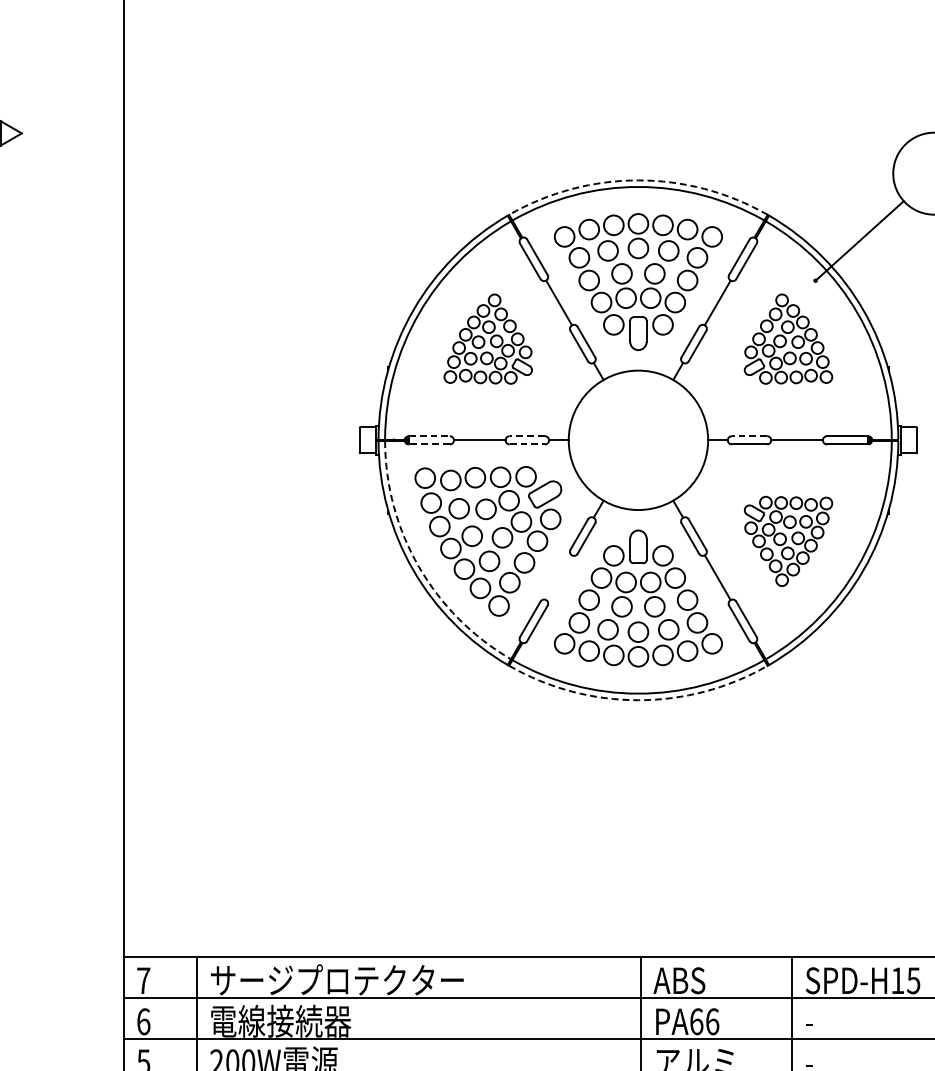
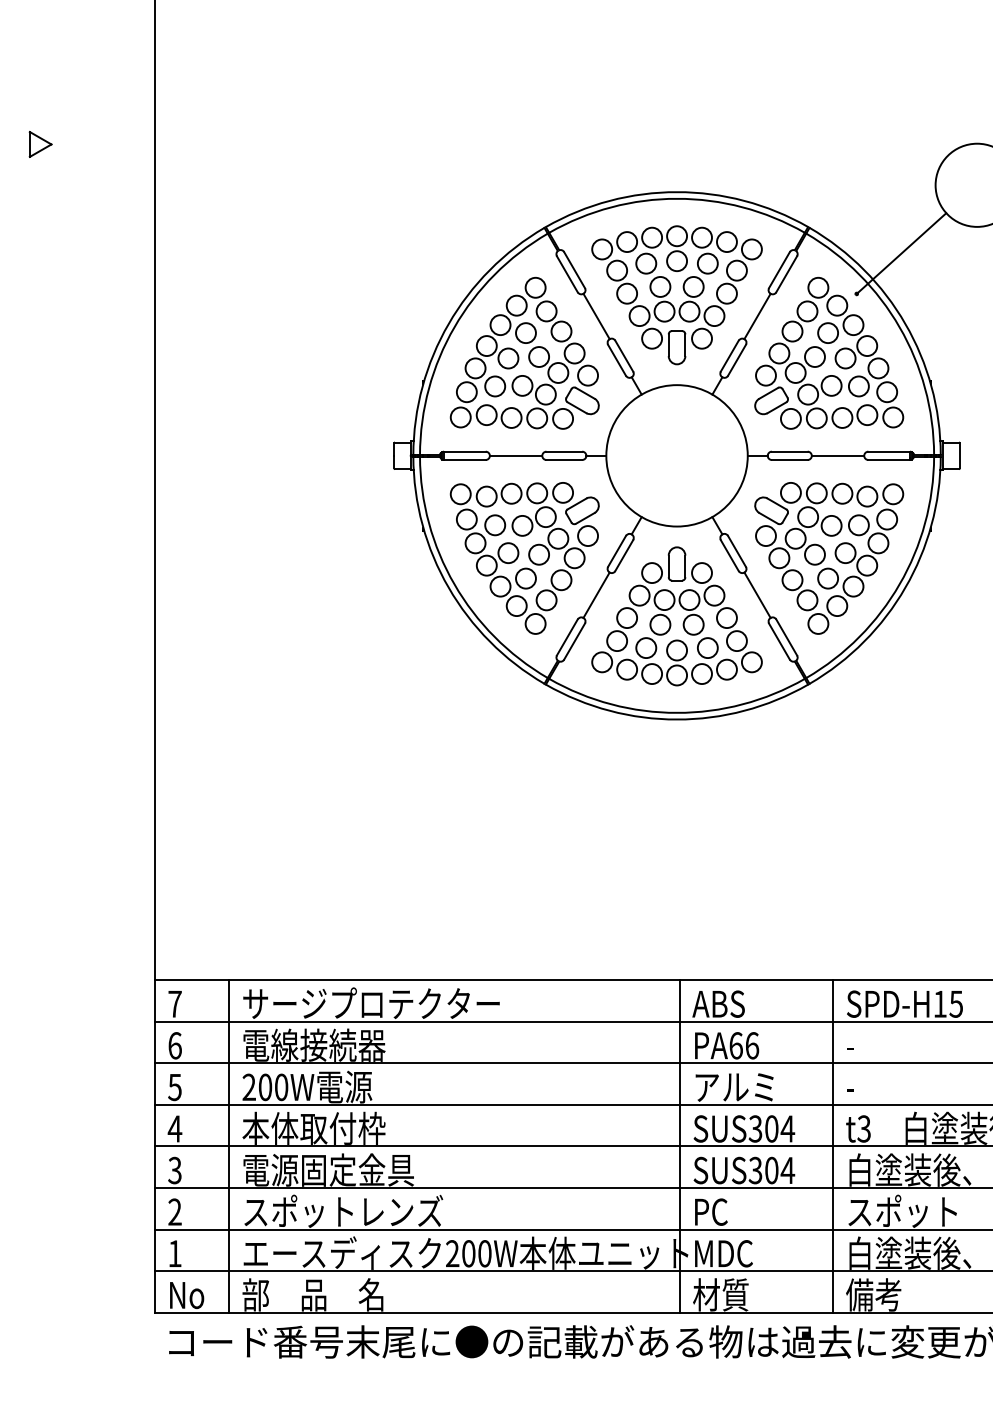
arc: (638, 180) -> (677, 192), dashed -> solid
part: (488, 338) -> (524, 352), size x1.67
part: (788, 338) -> (829, 352), size x1.67
line: (428, 436) -> (464, 451), dashed -> solid
line: (527, 436) -> (564, 451), dashed -> solid
line: (749, 436) -> (789, 451), dashed -> solid
line: (428, 444) -> (464, 460), dashed -> solid
line: (527, 444) -> (564, 460), dashed -> solid
part: (788, 541) -> (829, 558), size x1.67
arc: (419, 567) -> (454, 584), dashed -> solid
line: (559, 576) -> (596, 594), added
arc: (638, 700) -> (677, 719), dashed -> solid

